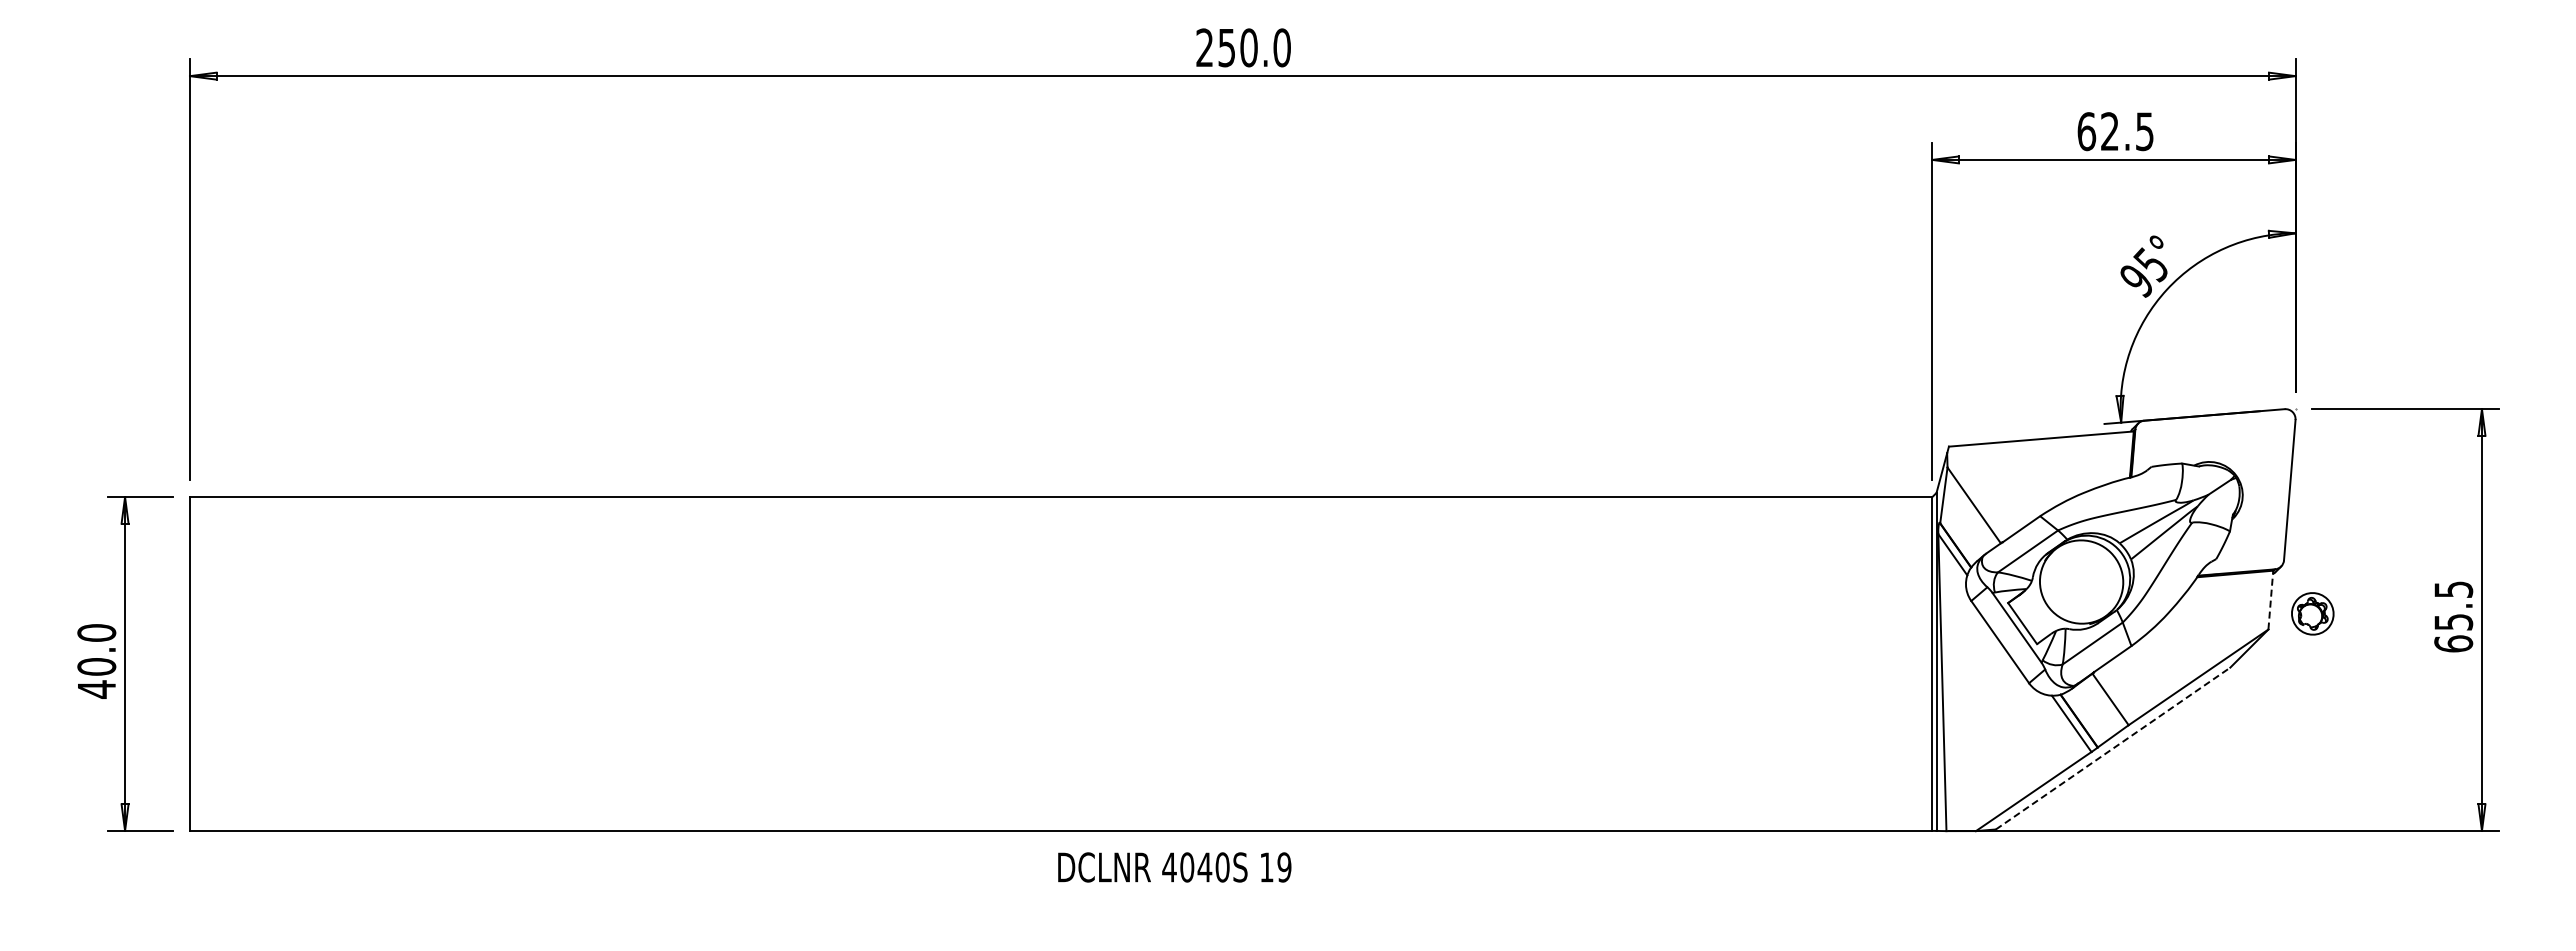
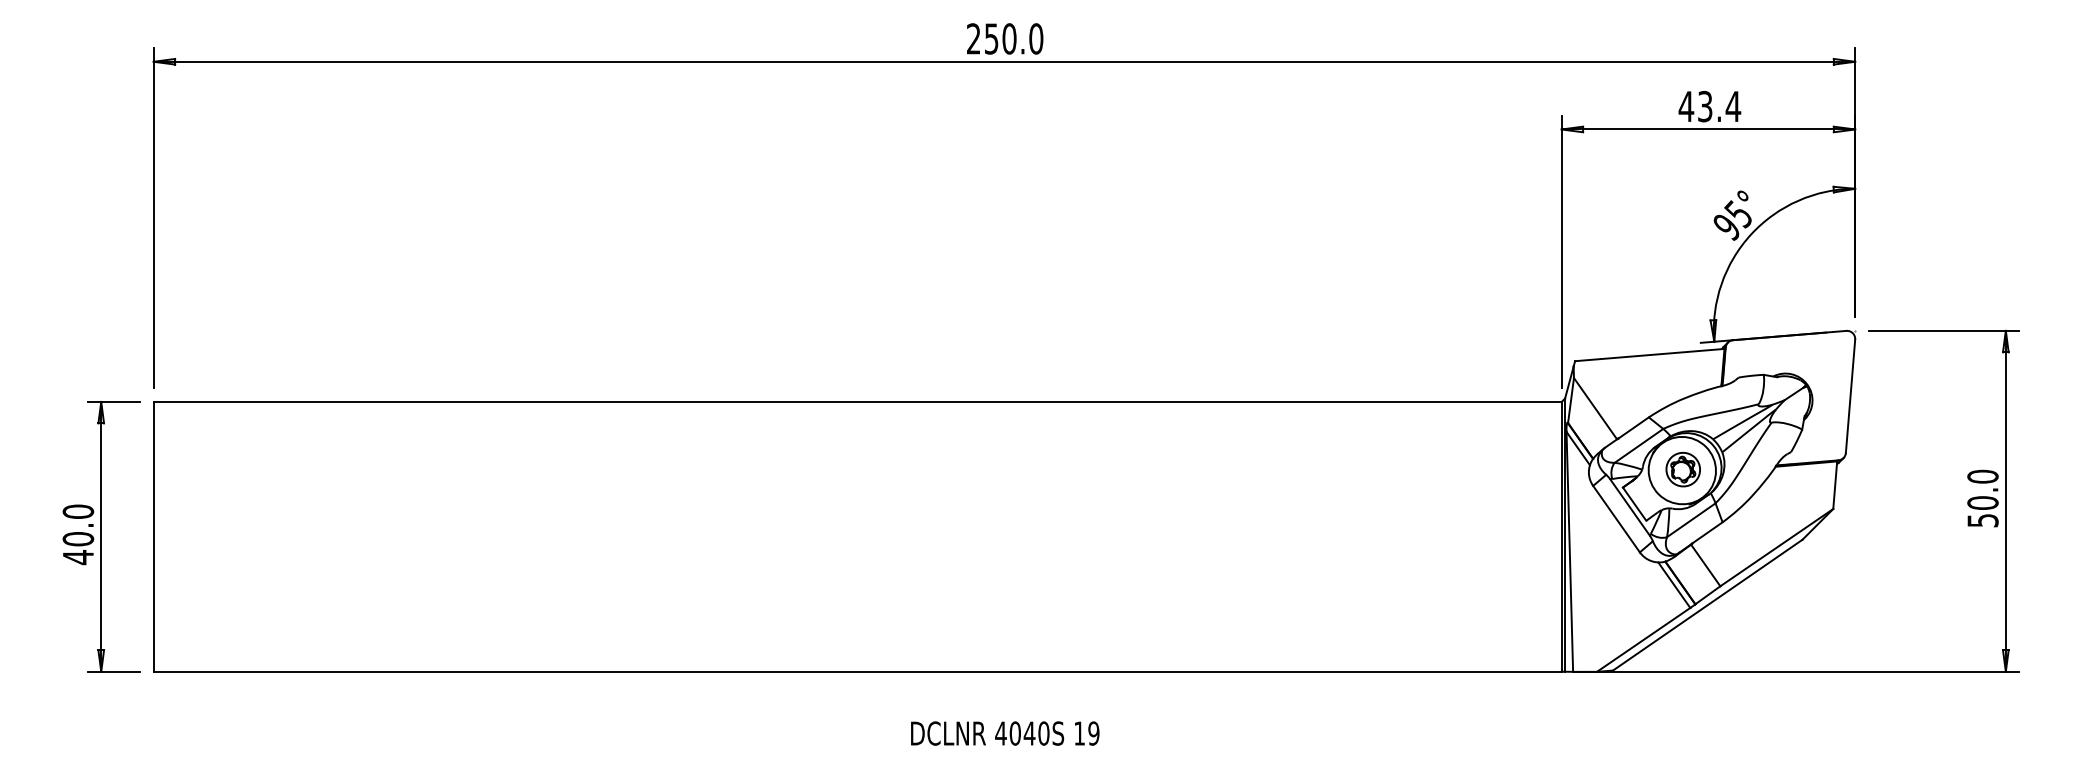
text: (2115, 131) -> (1709, 106), 62.5 -> 43.4
line: (2270, 600) -> (1834, 485), dashed -> solid
part: (2312, 613) -> (1683, 469), moved
text: (2453, 616) -> (1982, 498), 65.5 -> 50.0
line: (2113, 748) -> (1708, 605), dashed -> solid
text: (1174, 867) -> (1005, 733), moved

